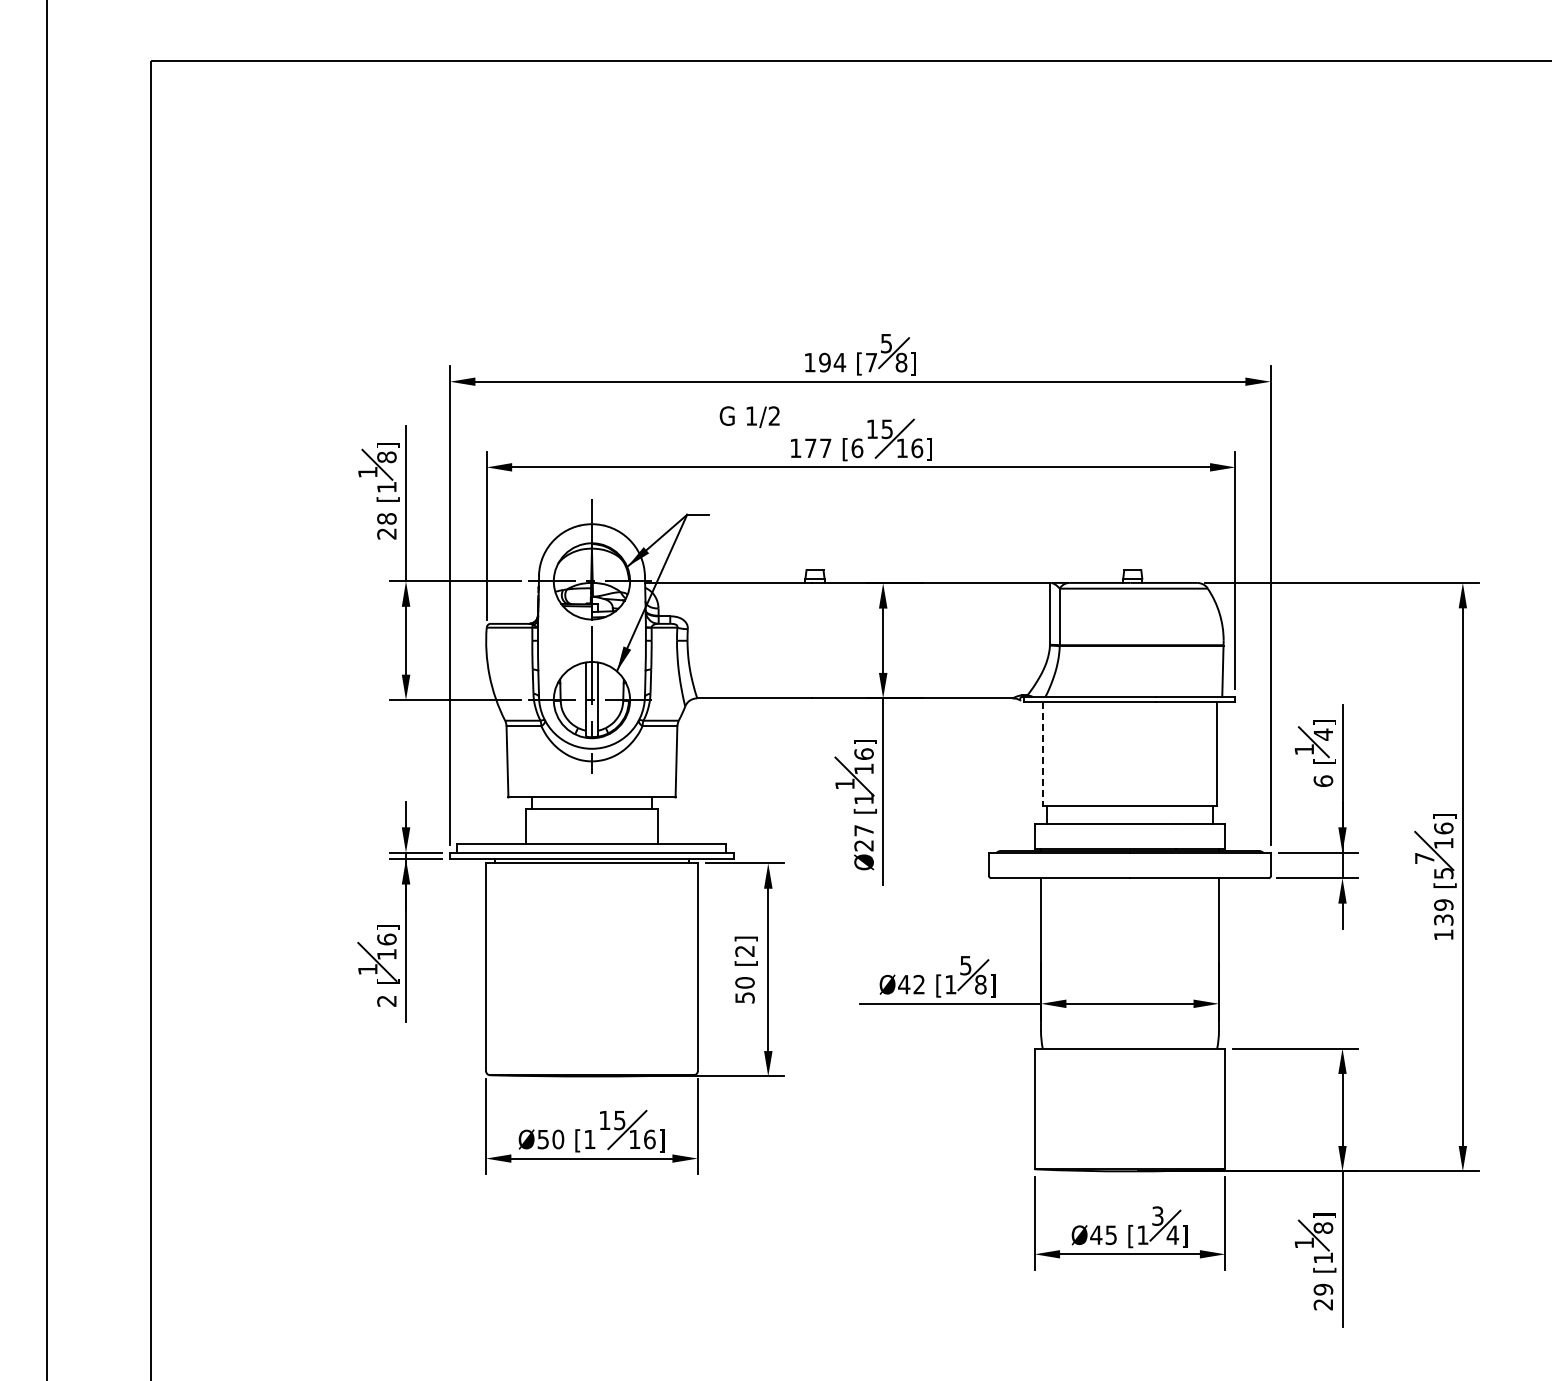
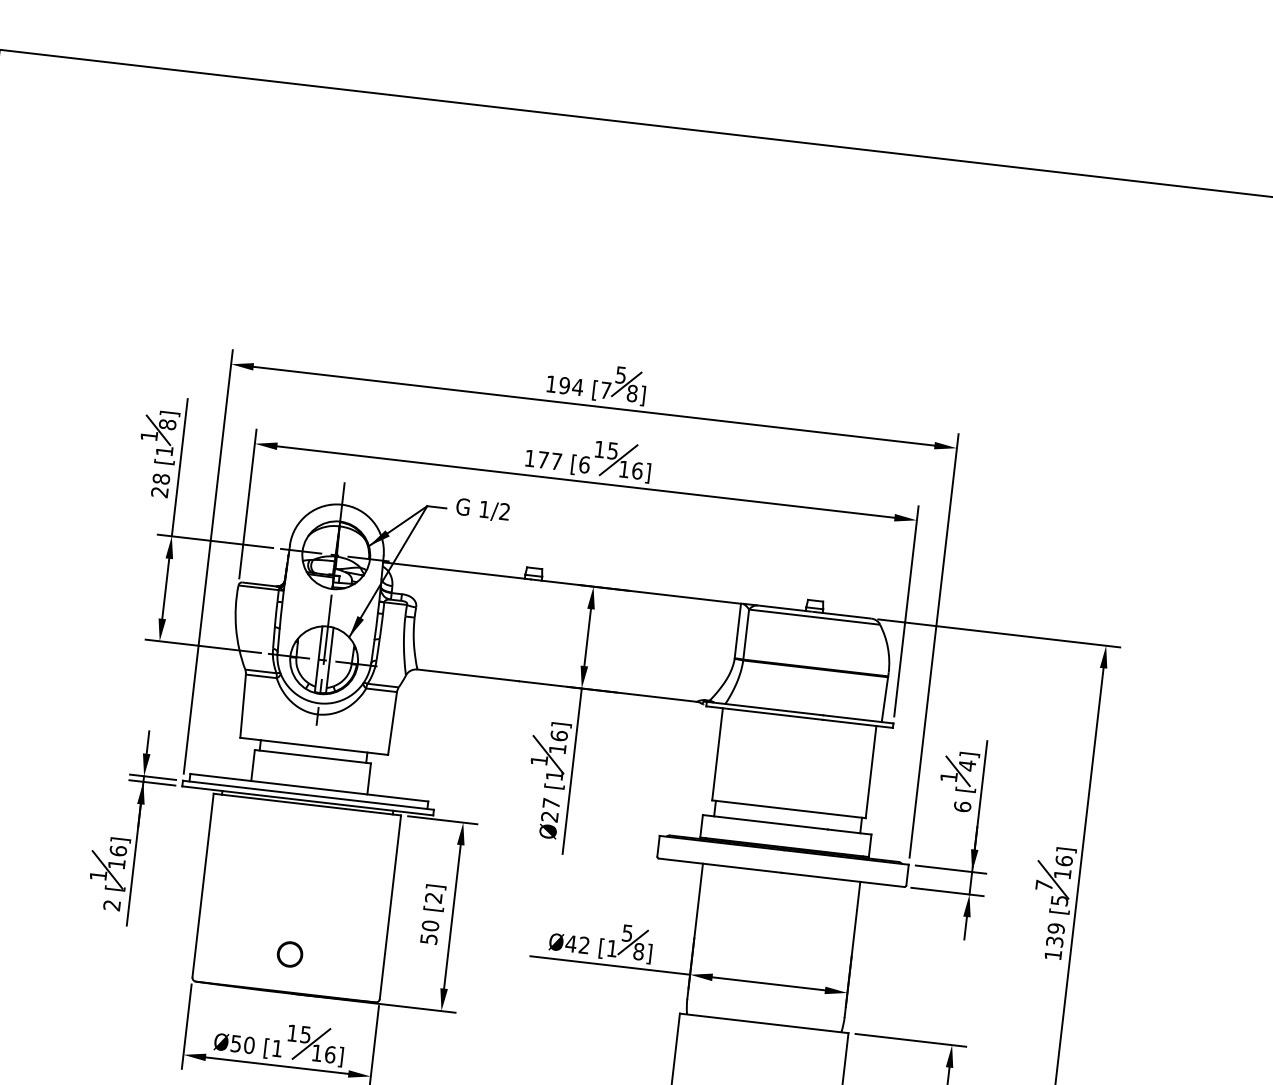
text: (749, 416) -> (482, 509), moved
line: (1043, 754) -> (717, 754), dashed -> solid
part: (591, 1032) -> (289, 954), added

